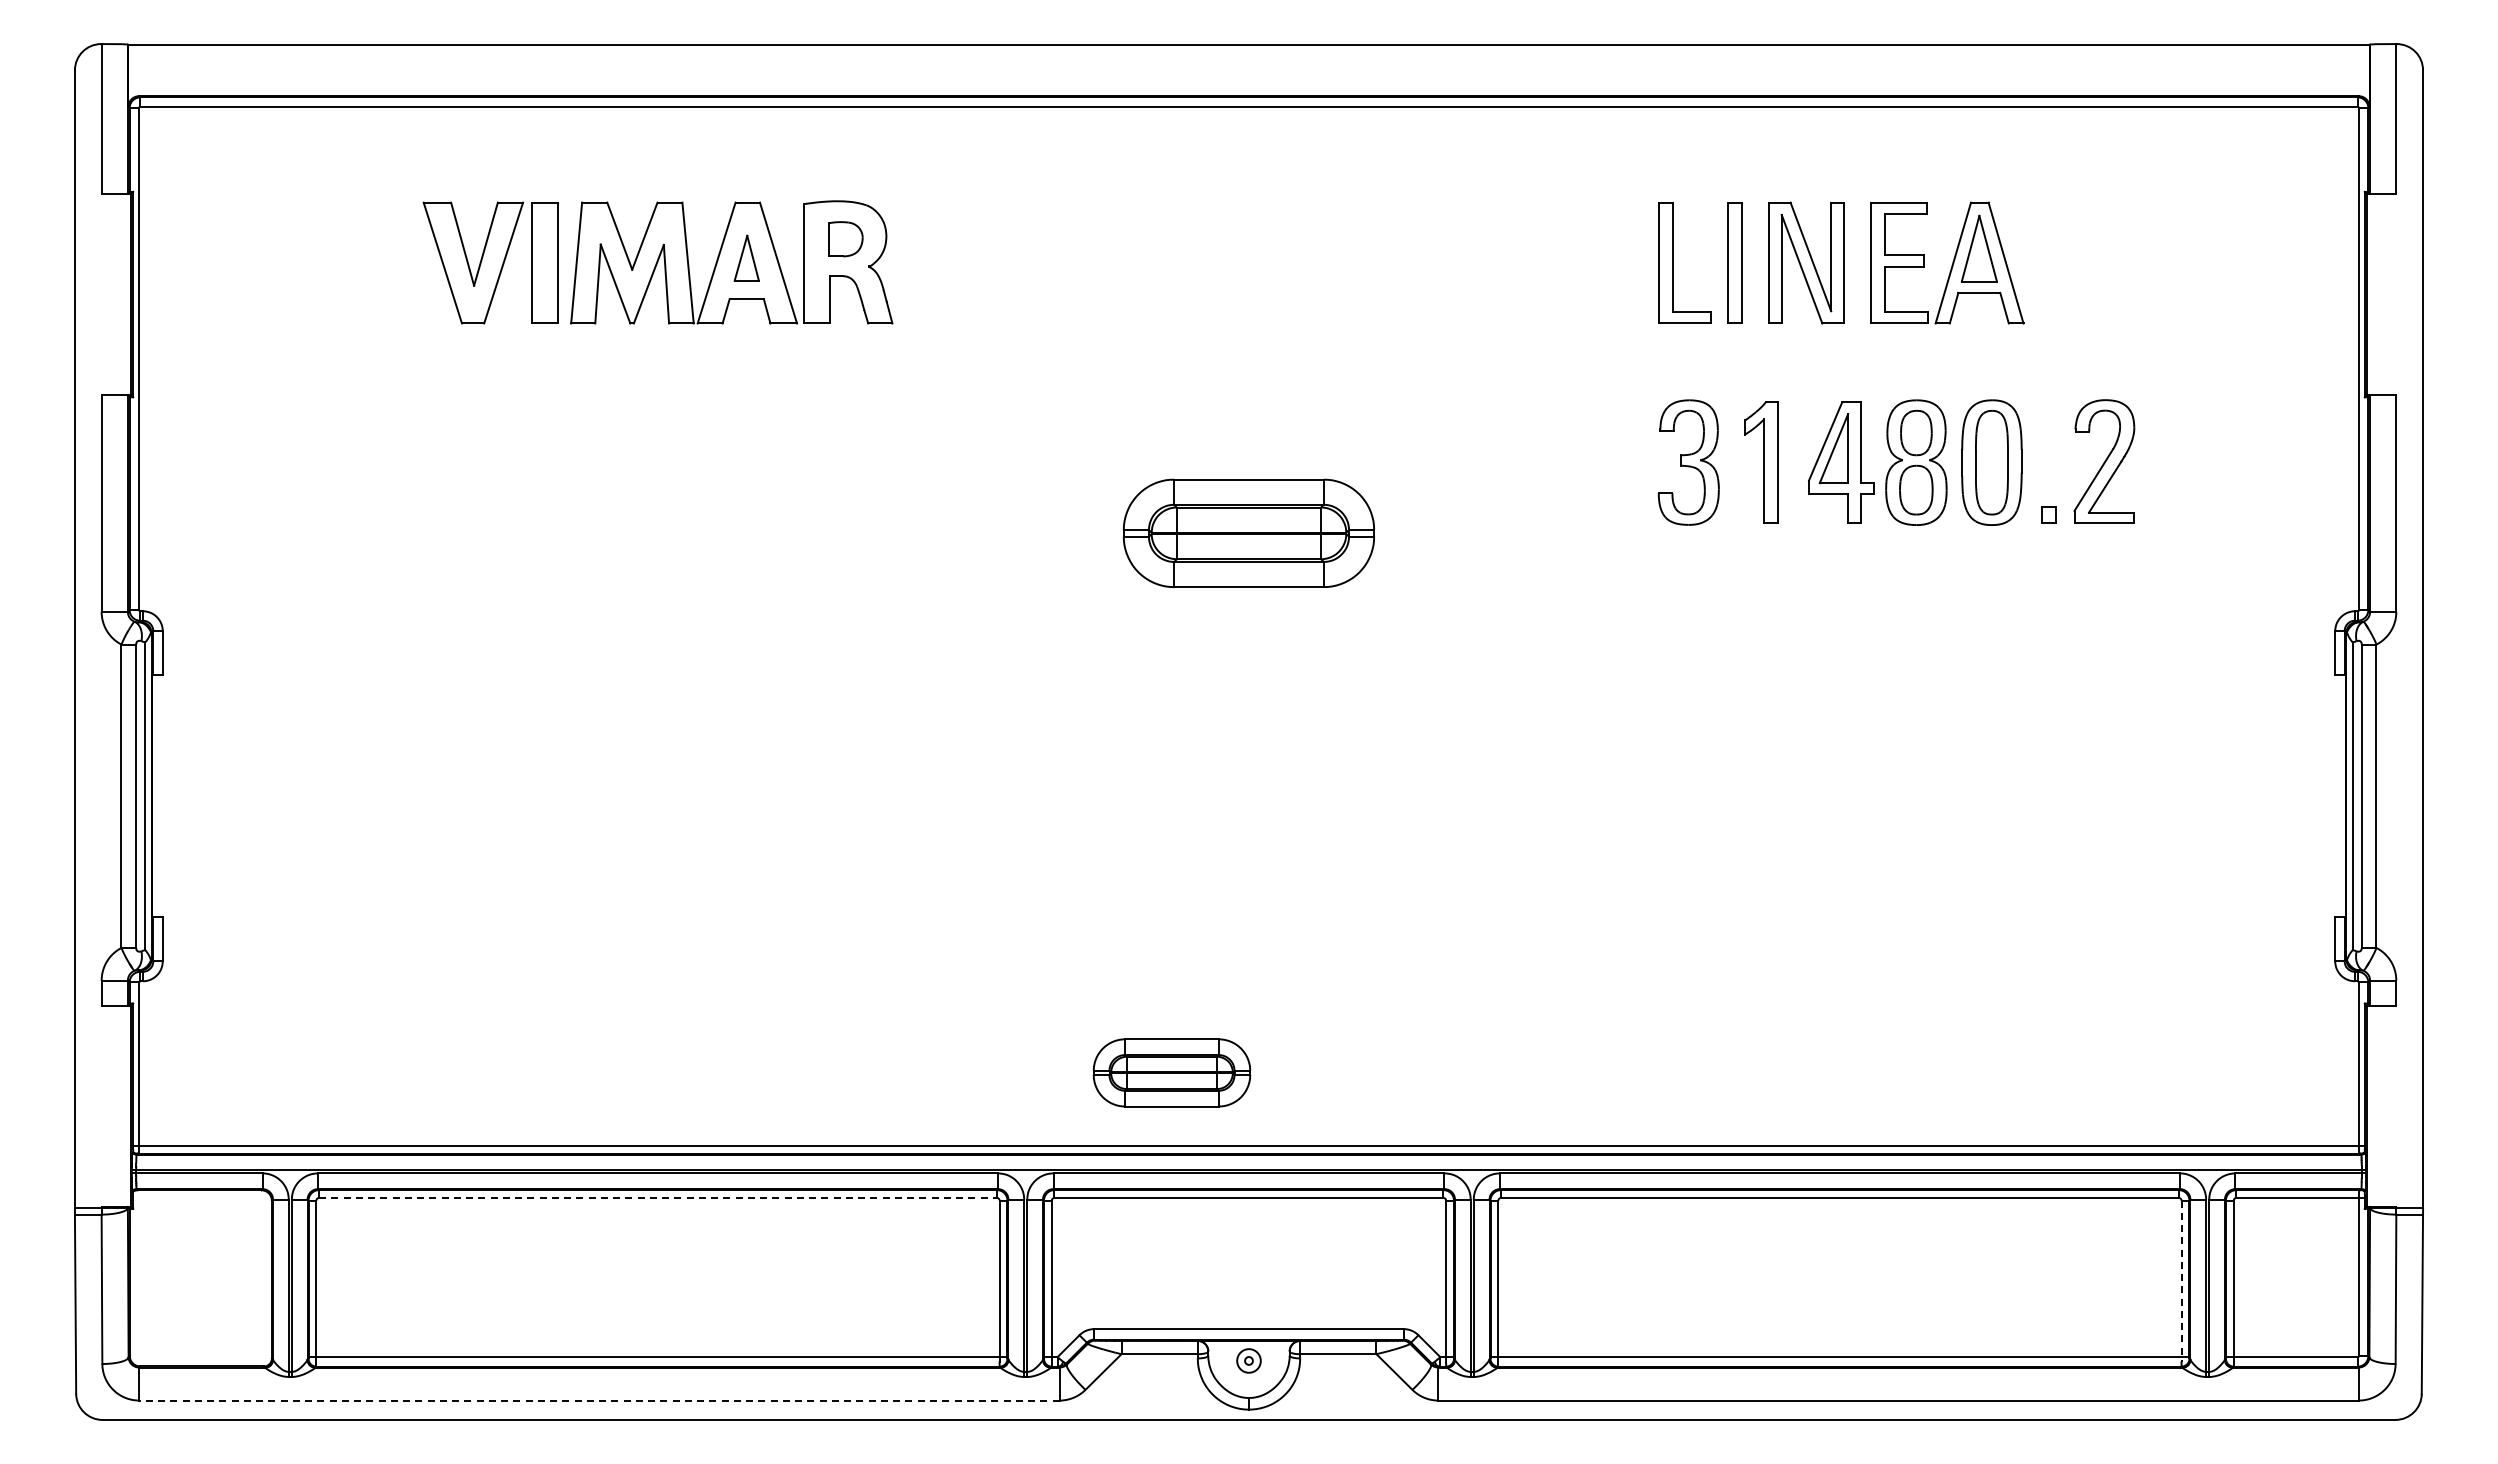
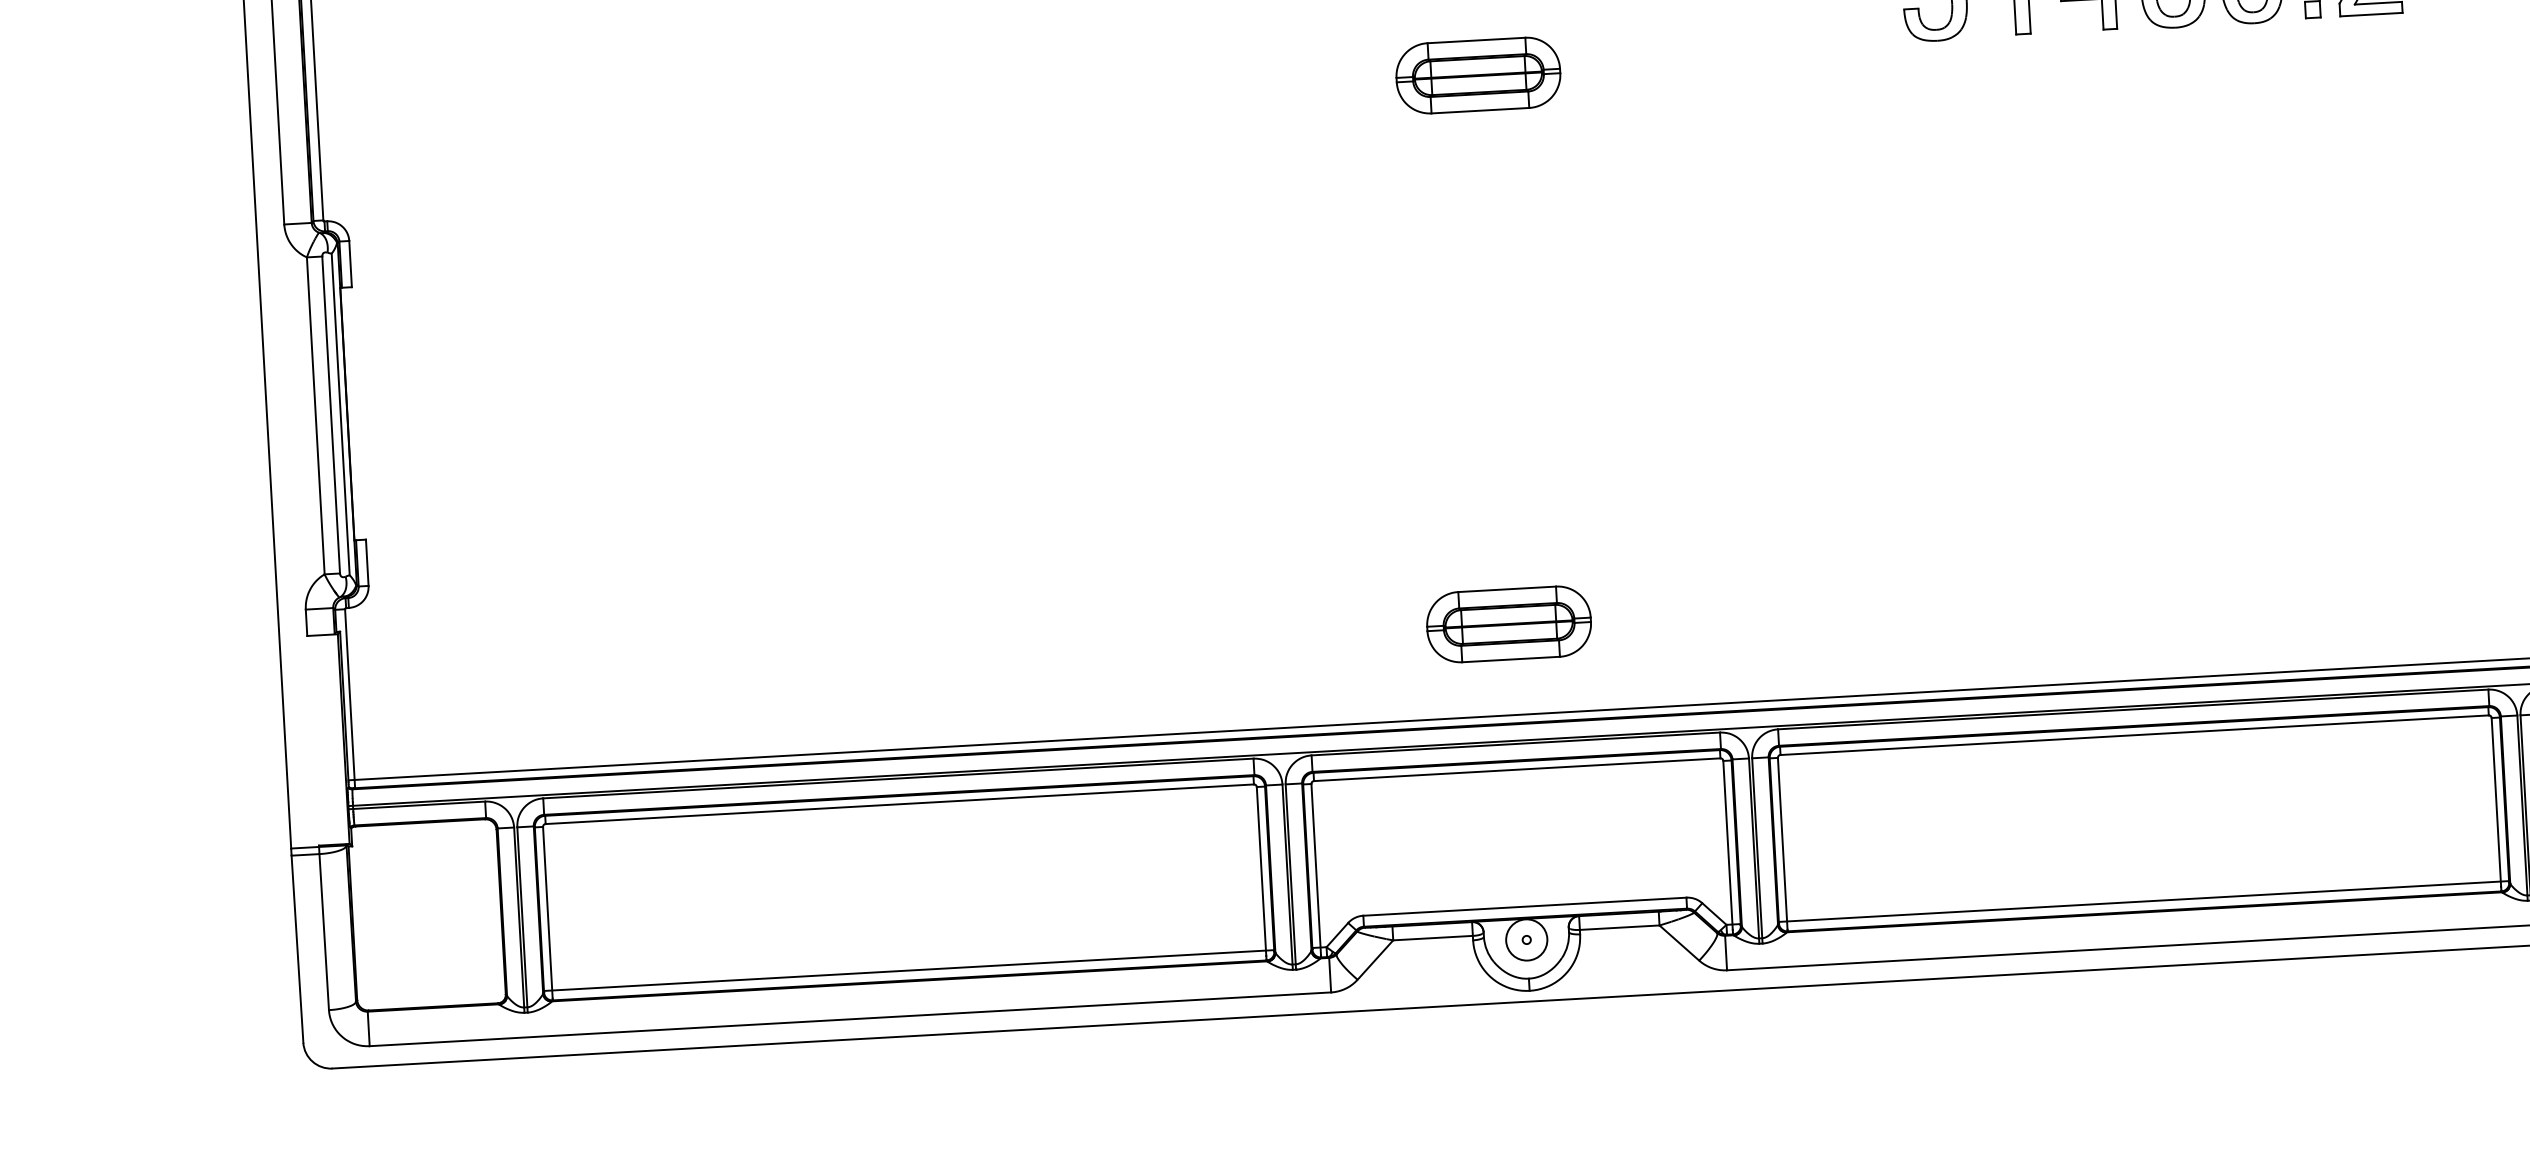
part: (1248, 533) -> (1477, 75), size x0.62
part: (1171, 1072) -> (1508, 624), moved
line: (658, 1198) -> (900, 804), dashed -> solid
line: (2181, 1281) -> (2496, 802), dashed -> solid
circle: (1248, 1360) -> (1526, 939), size x1.67
line: (598, 1400) -> (849, 1019), dashed -> solid

